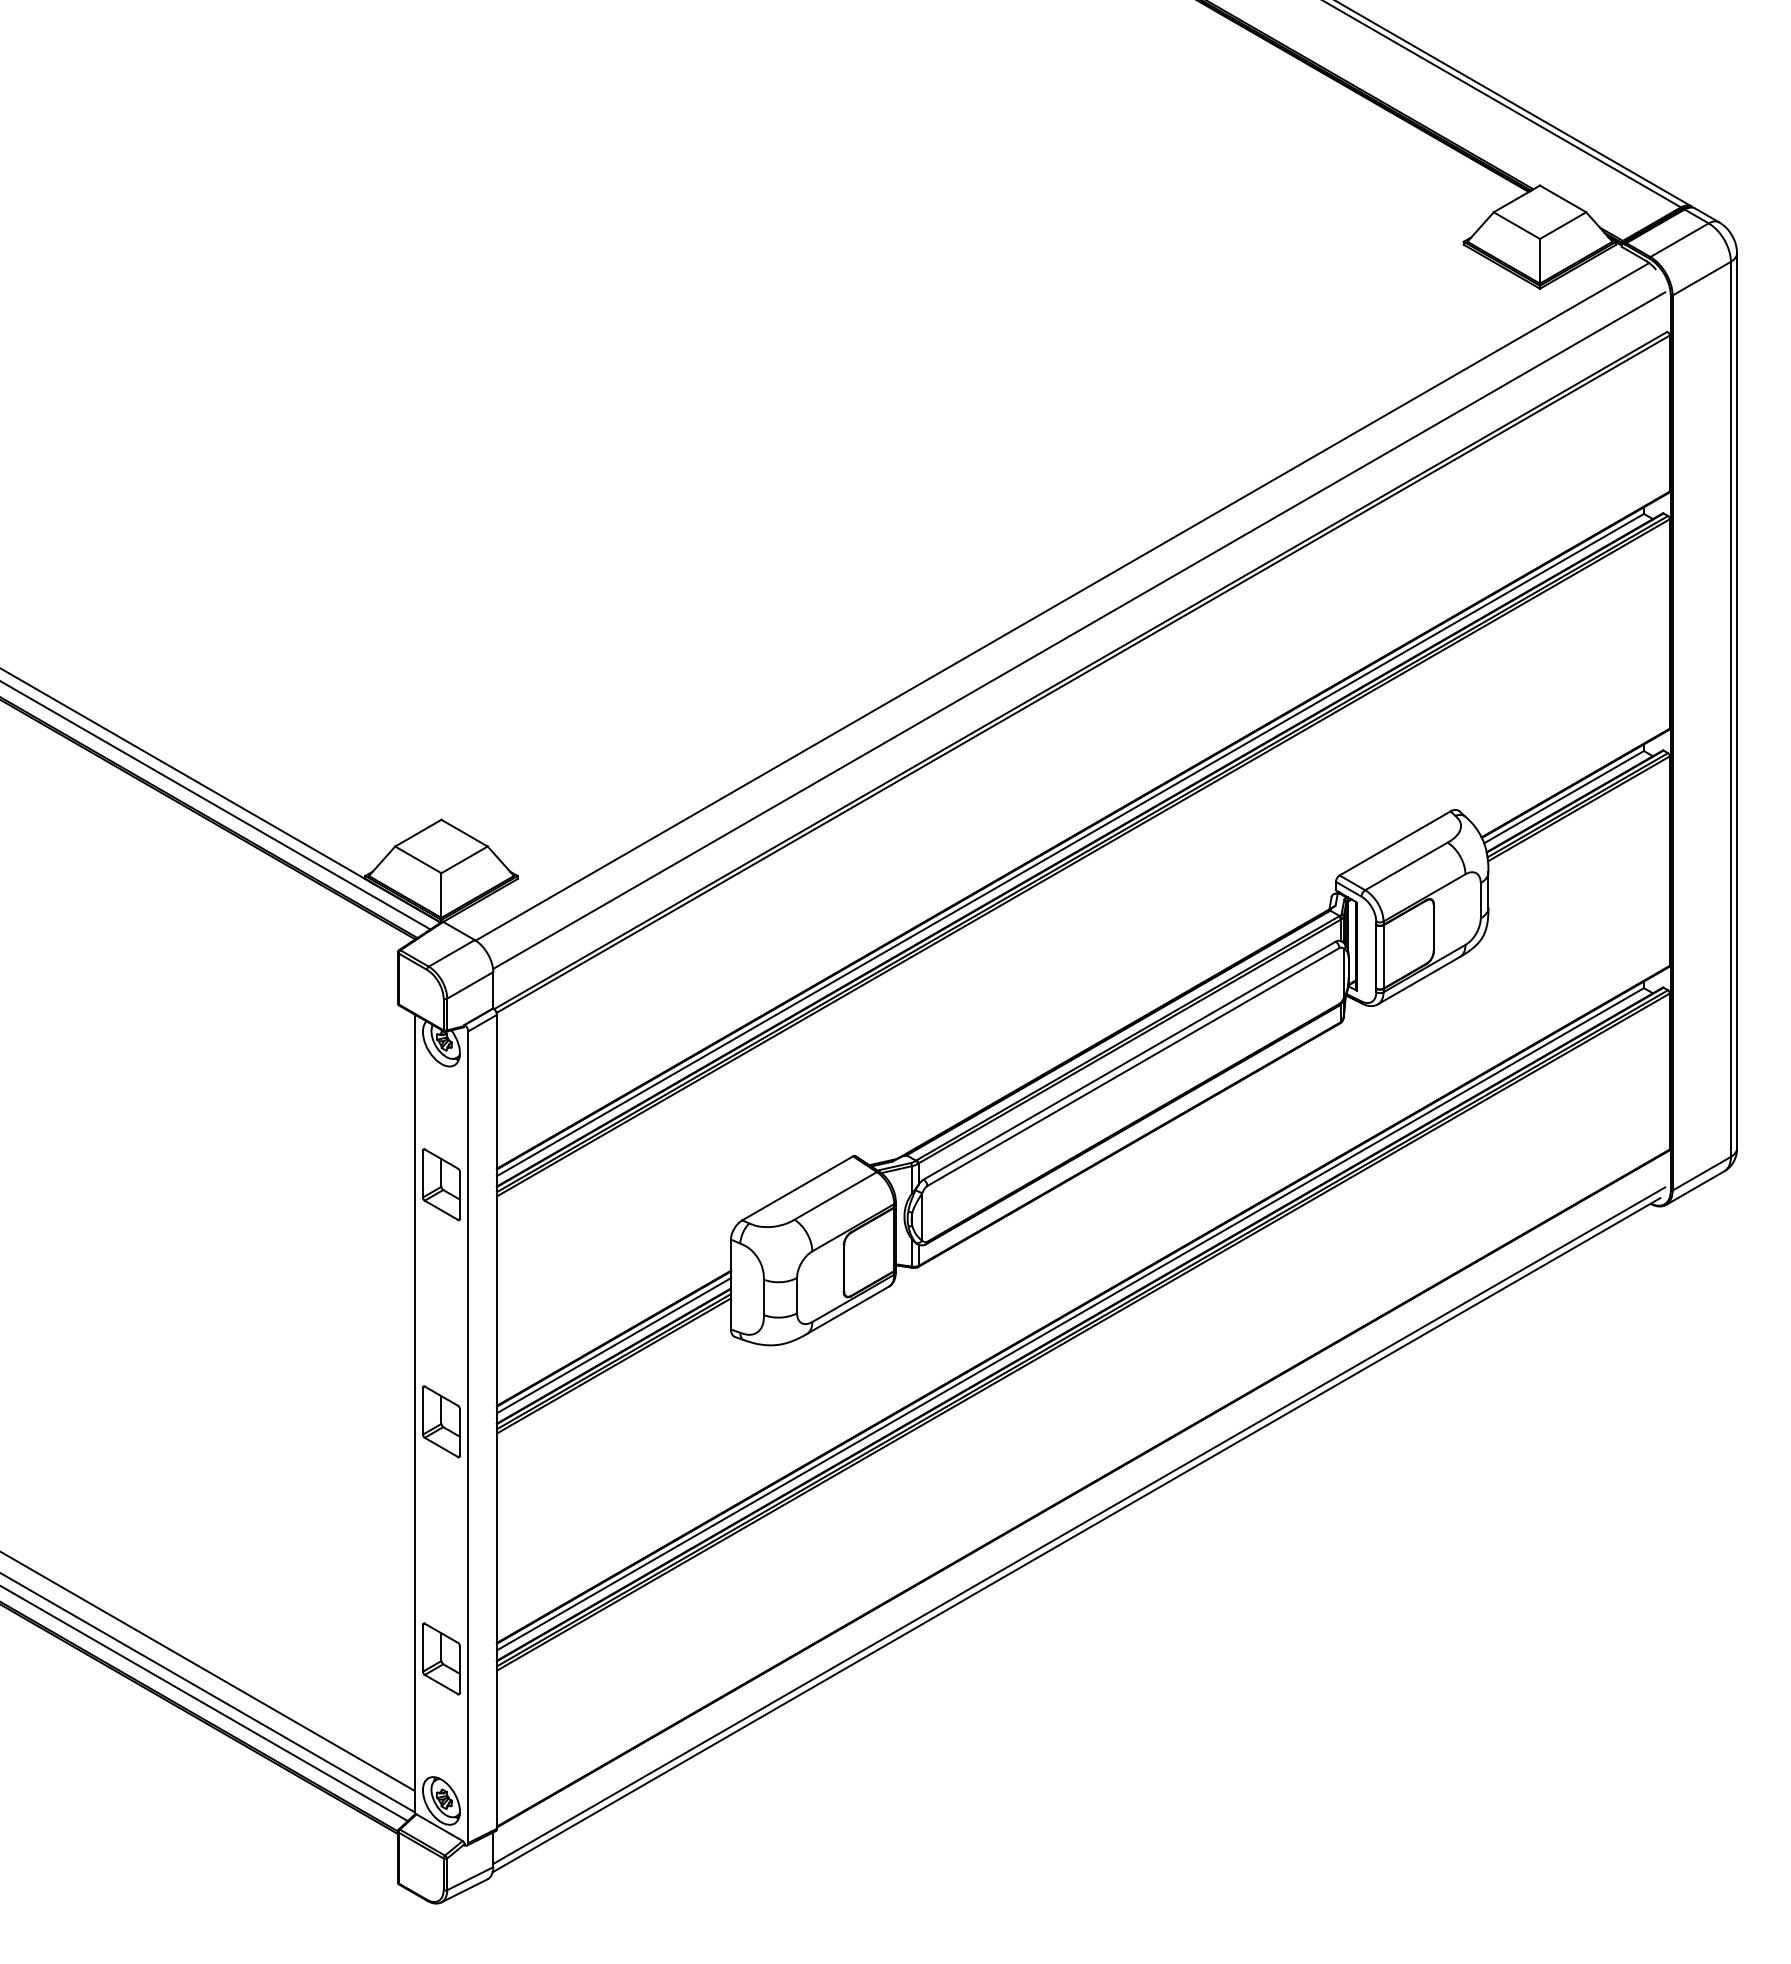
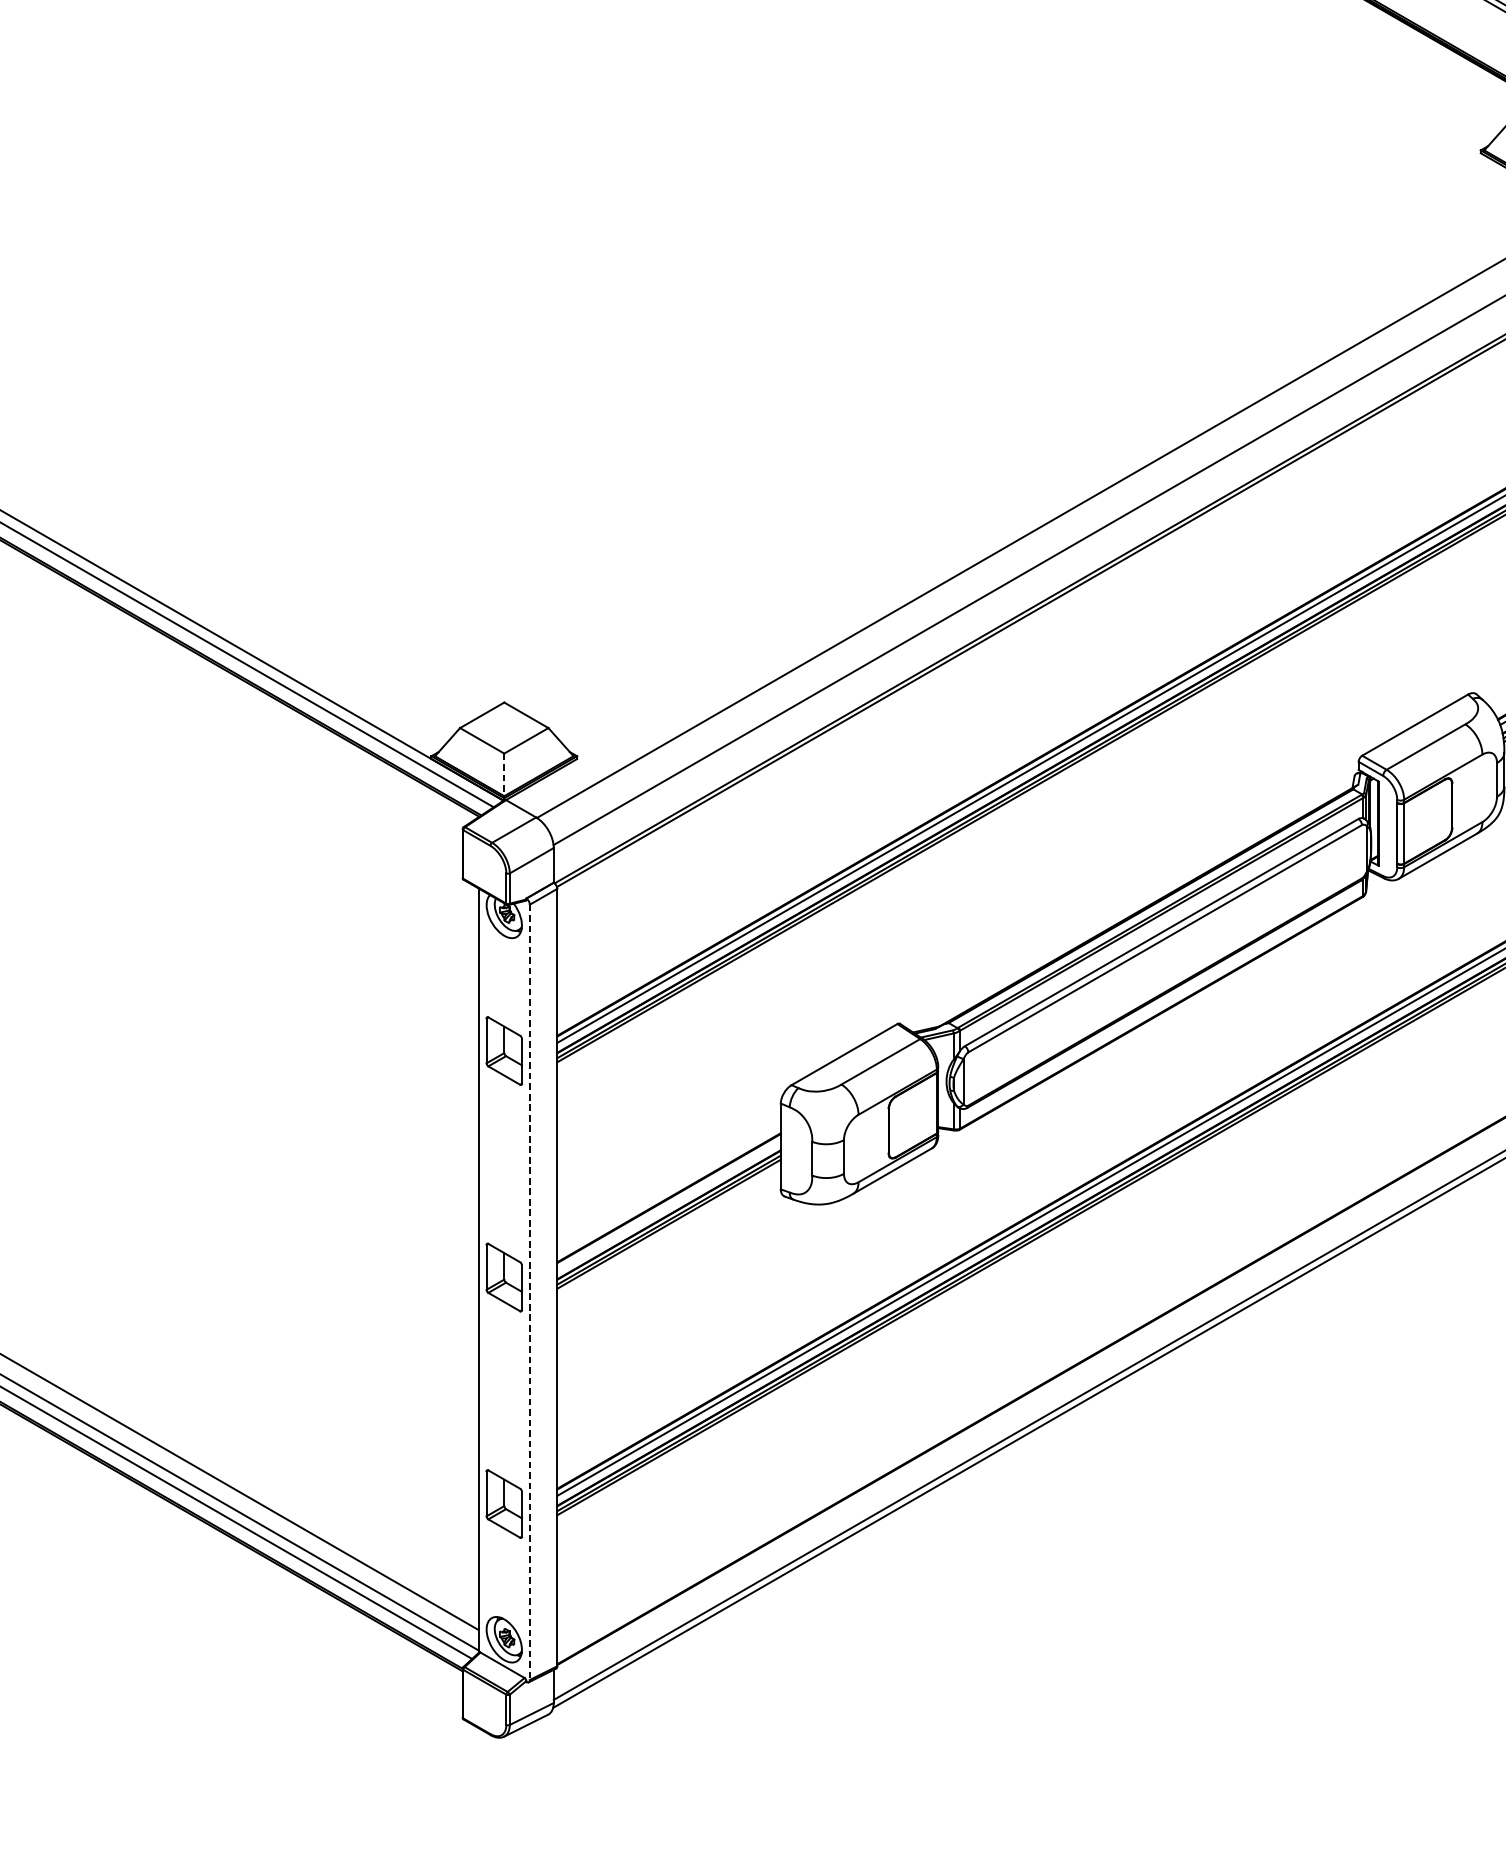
line: (441, 896) -> (504, 775), solid -> dashed
line: (613, 1345) -> (668, 1204), removed
line: (468, 1437) -> (530, 1292), solid -> dashed

